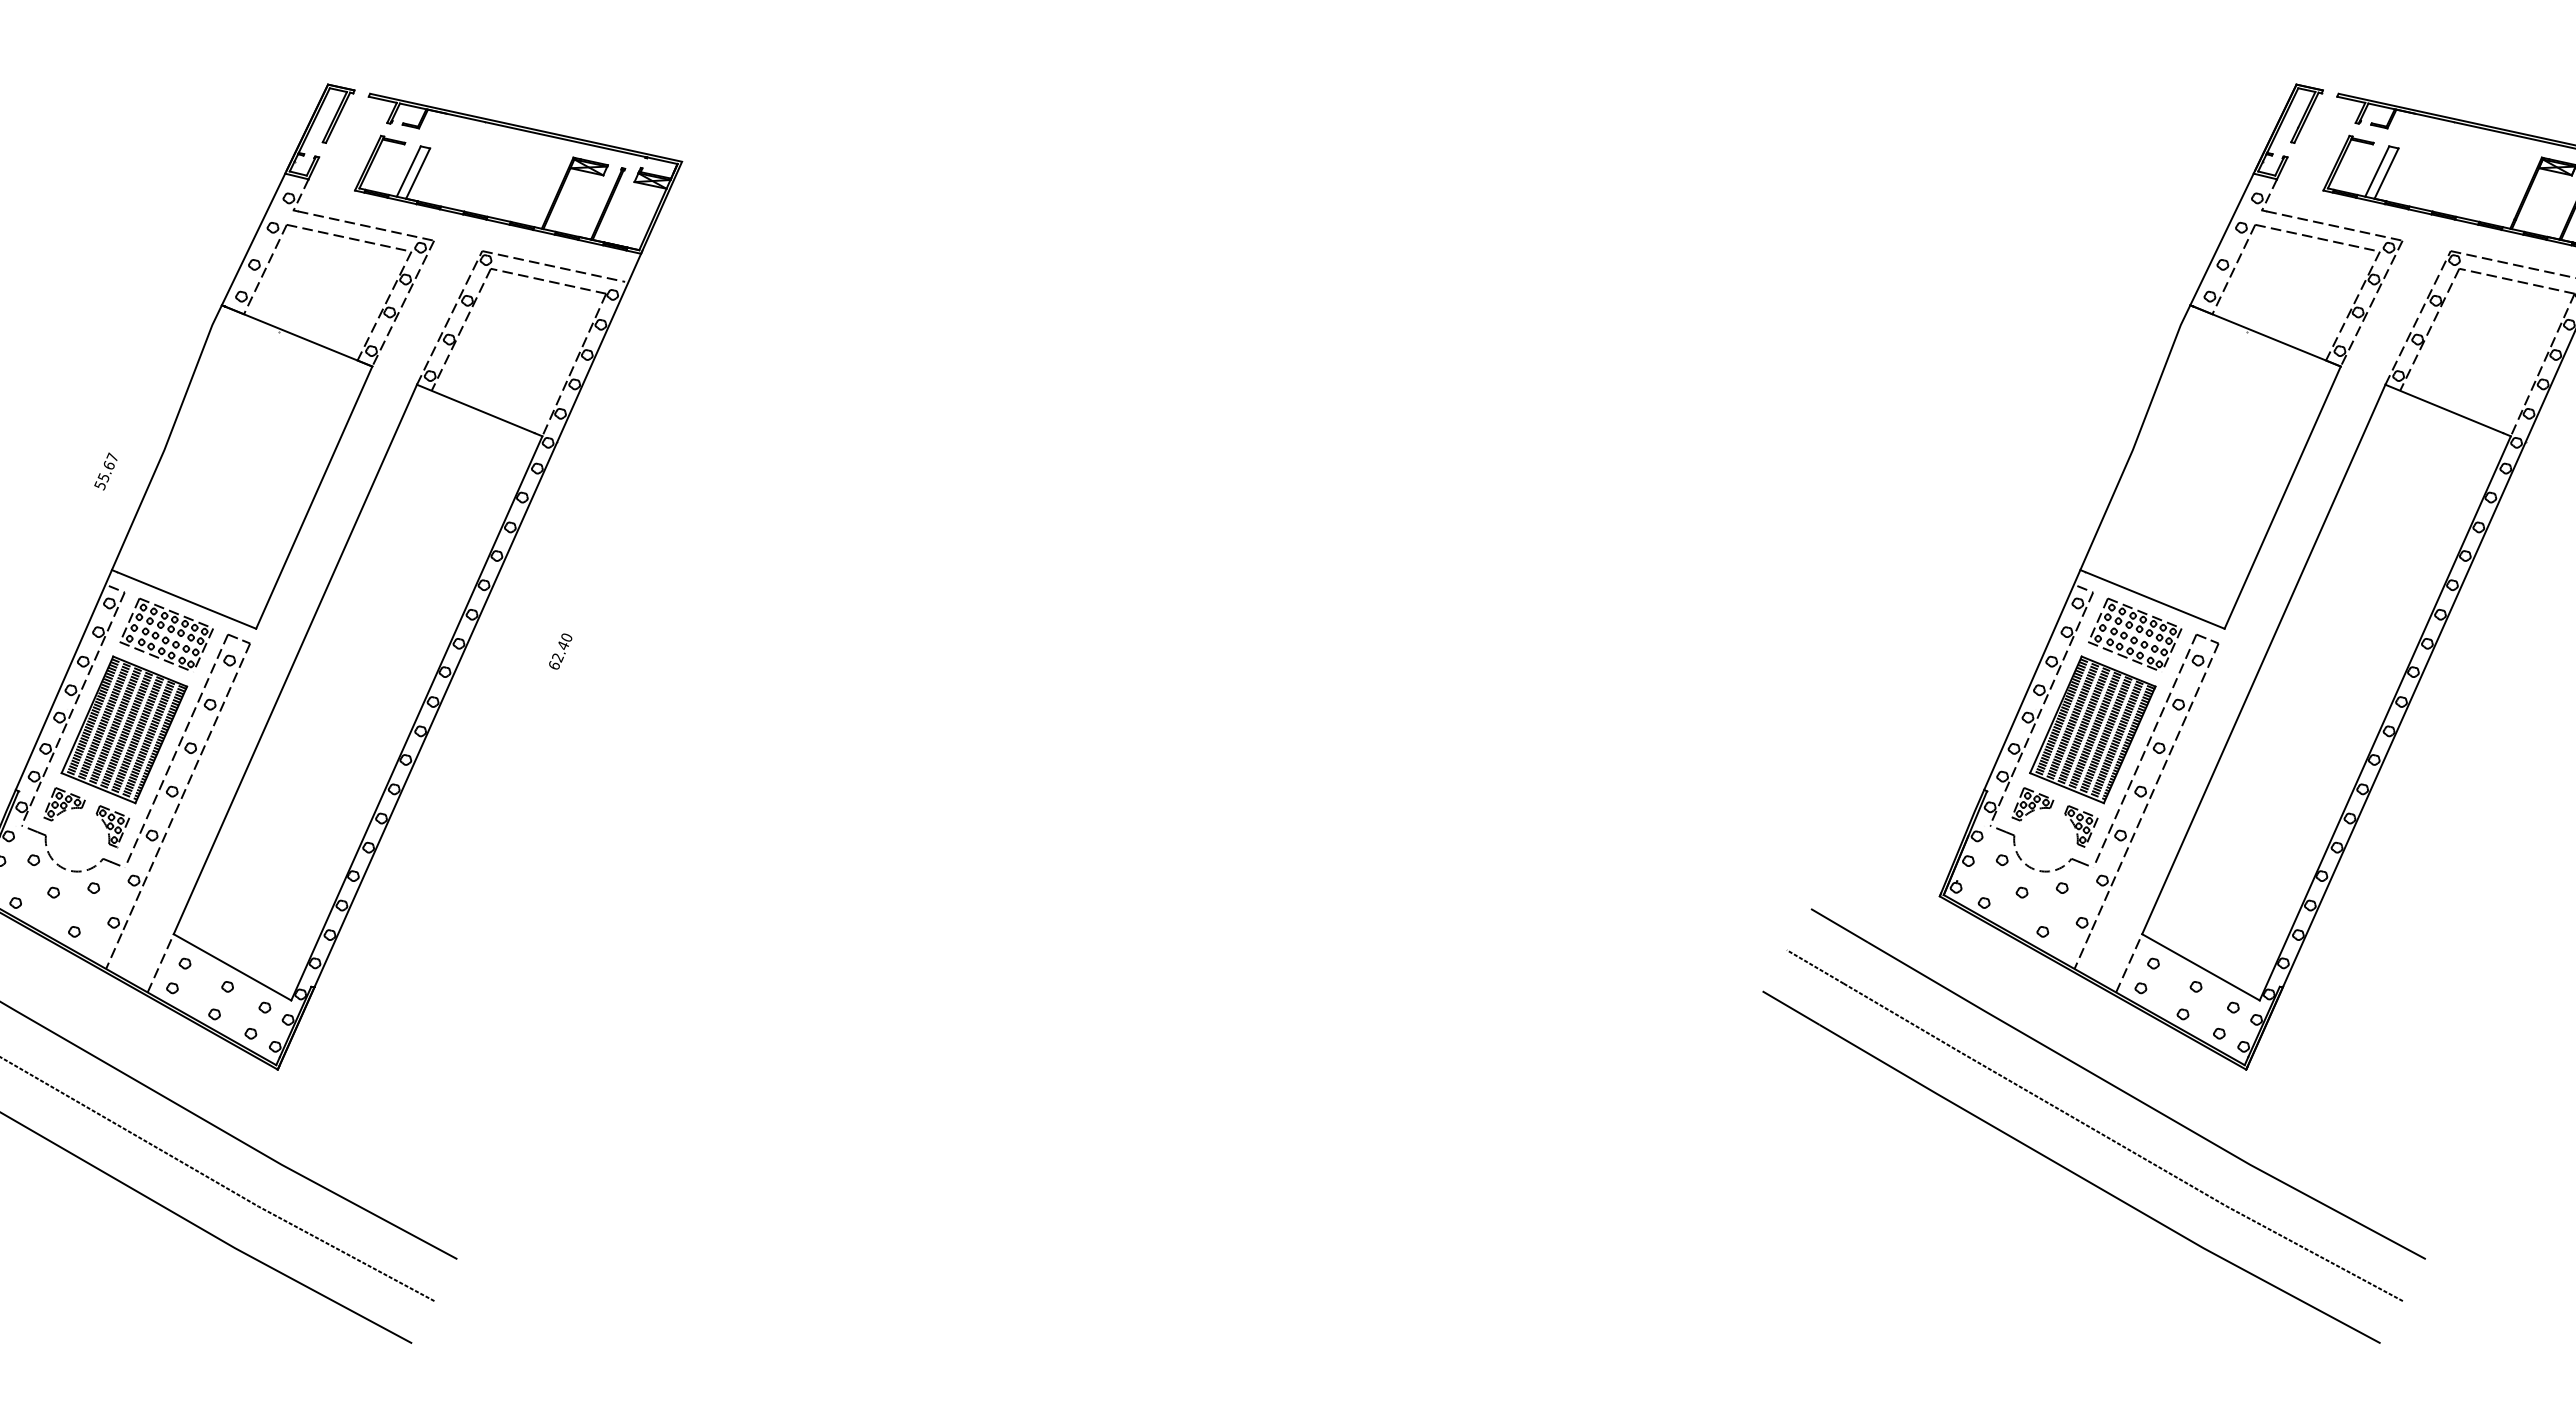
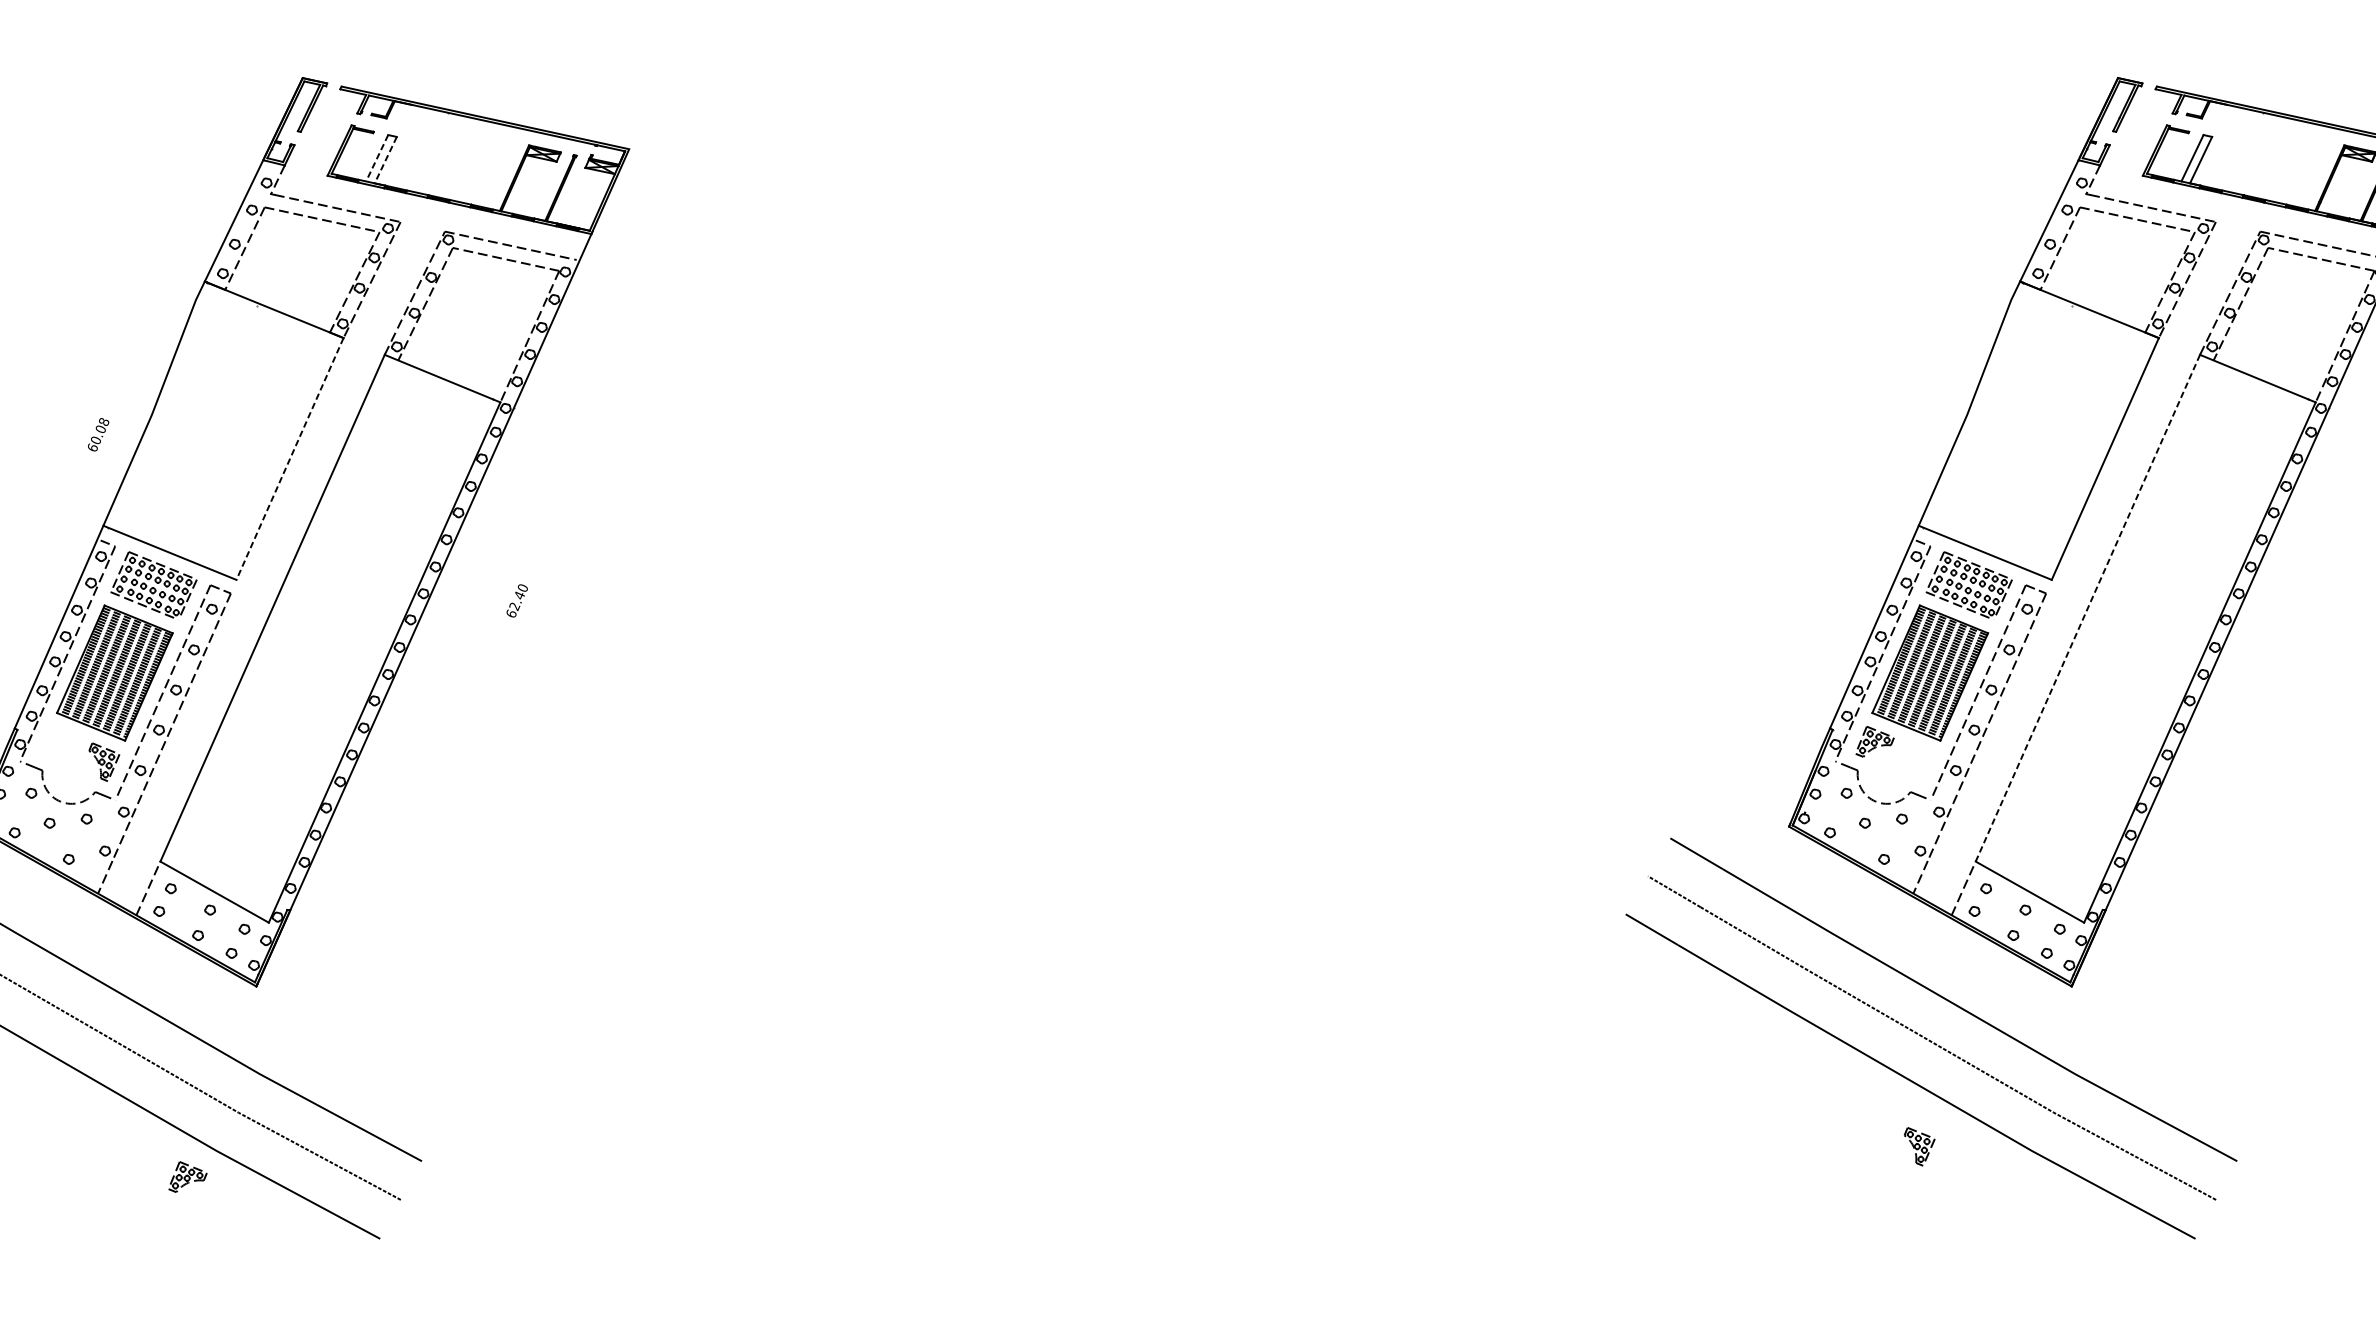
line: (408, 171) -> (376, 158), solid -> dashed
line: (418, 173) -> (386, 160), solid -> dashed
text: (106, 471) -> (98, 434), 55.67 -> 60.08
line: (314, 498) -> (290, 459), solid -> dashed
line: (2263, 659) -> (2087, 608), solid -> dashed
part: (64, 804) -> (187, 1177), moved
part: (2081, 826) -> (1919, 1146), moved

